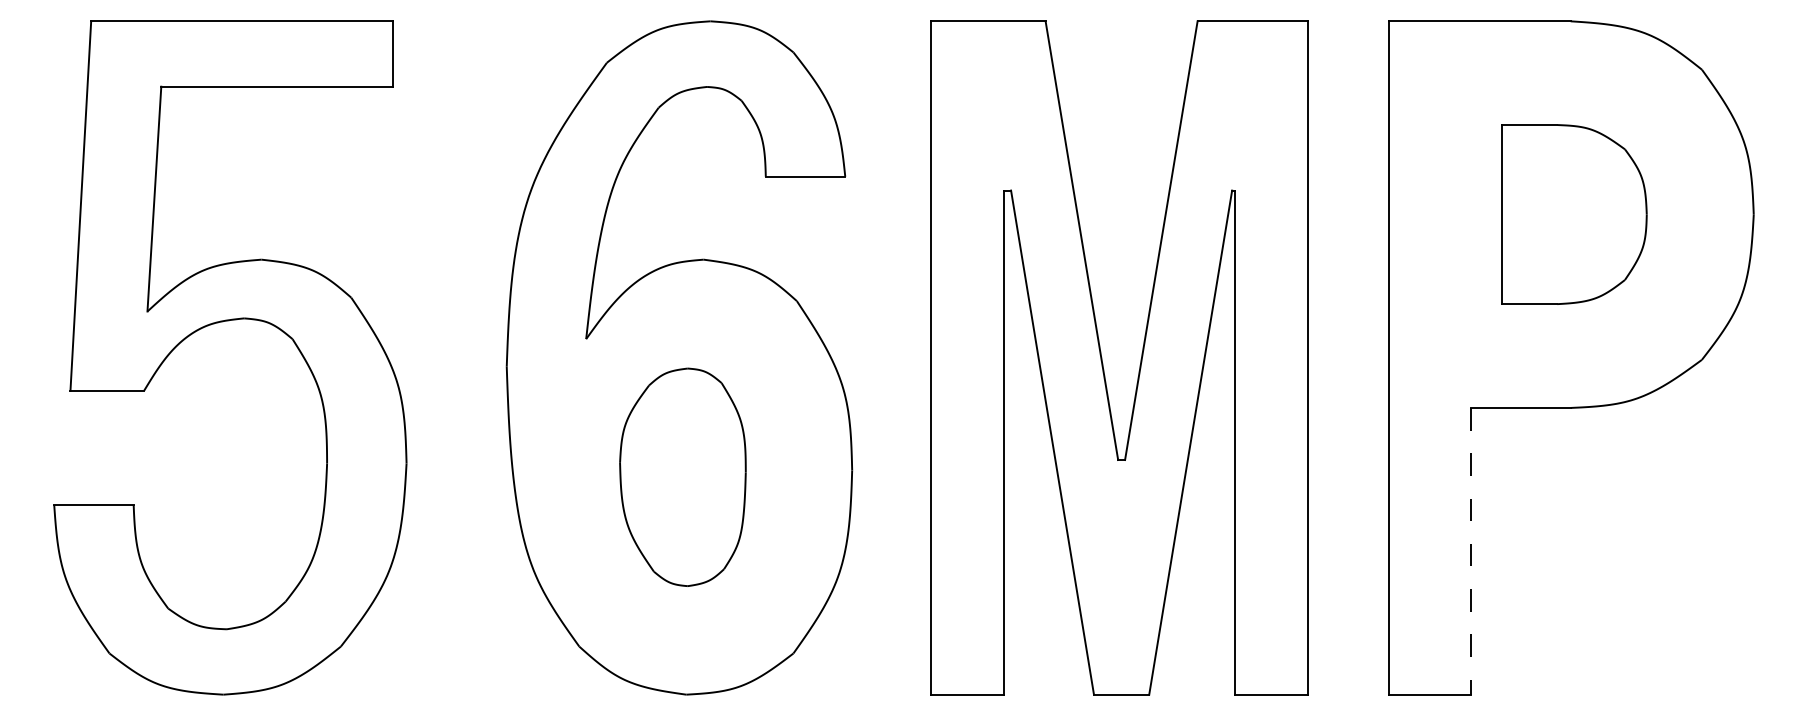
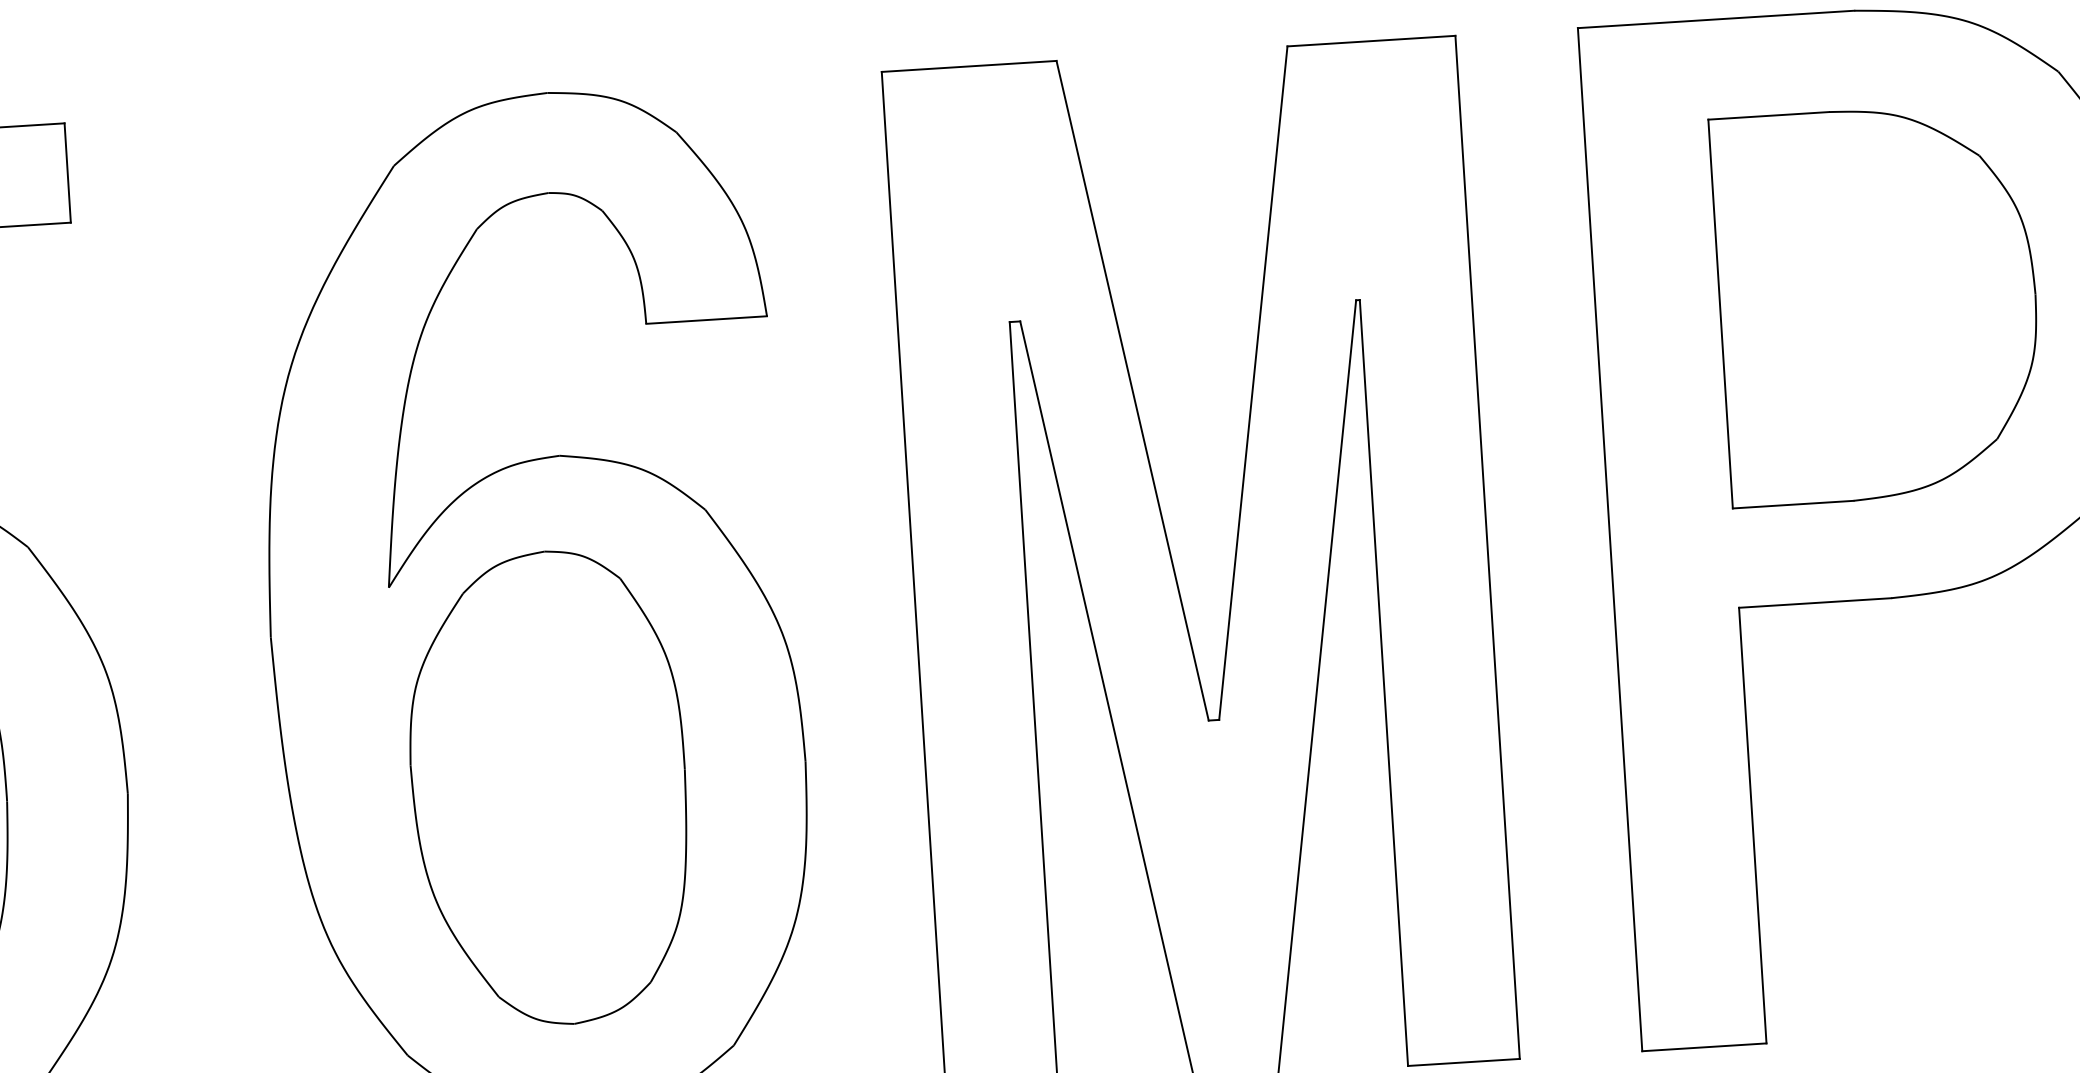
part: (1574, 214) -> (1878, 303), size x1.43
part: (682, 477) -> (548, 788), size x1.43
line: (1470, 551) -> (1752, 825), dashed -> solid

